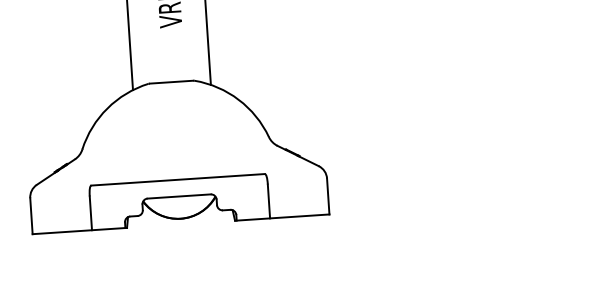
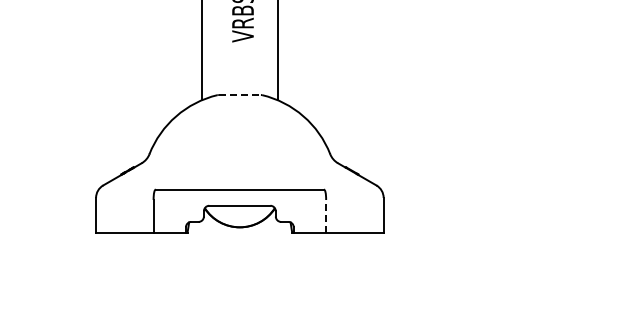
line: (172, 82) -> (240, 95), solid -> dashed
line: (269, 200) -> (326, 215), solid -> dashed

